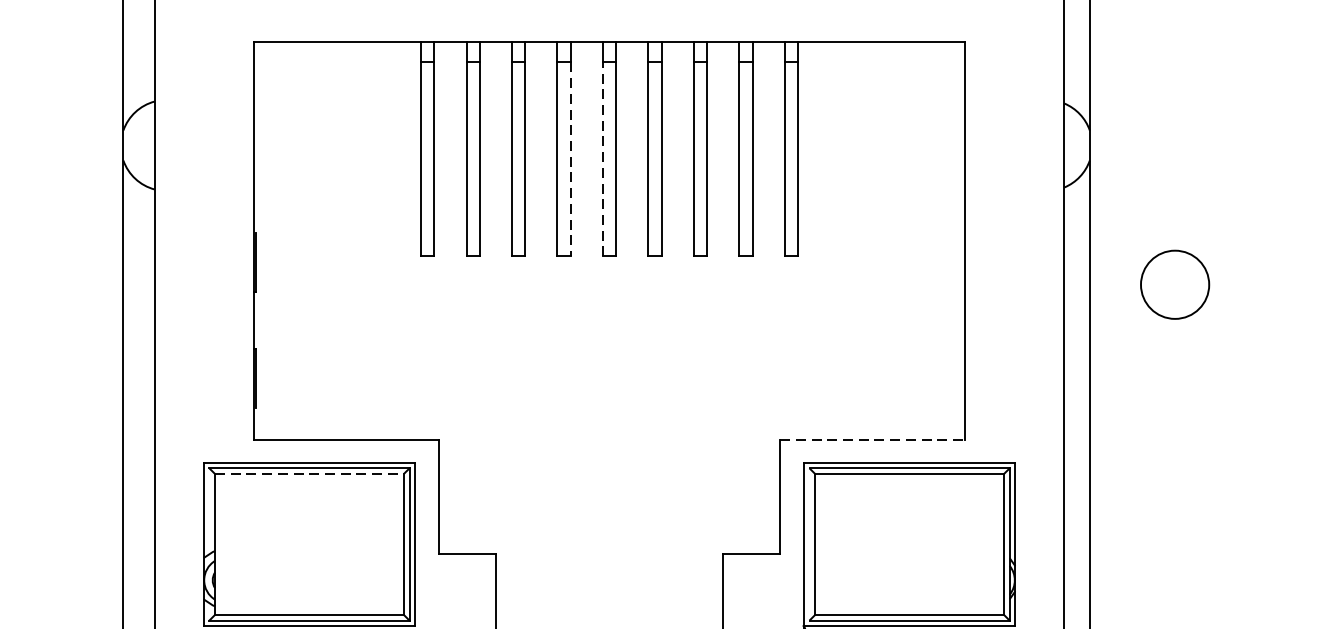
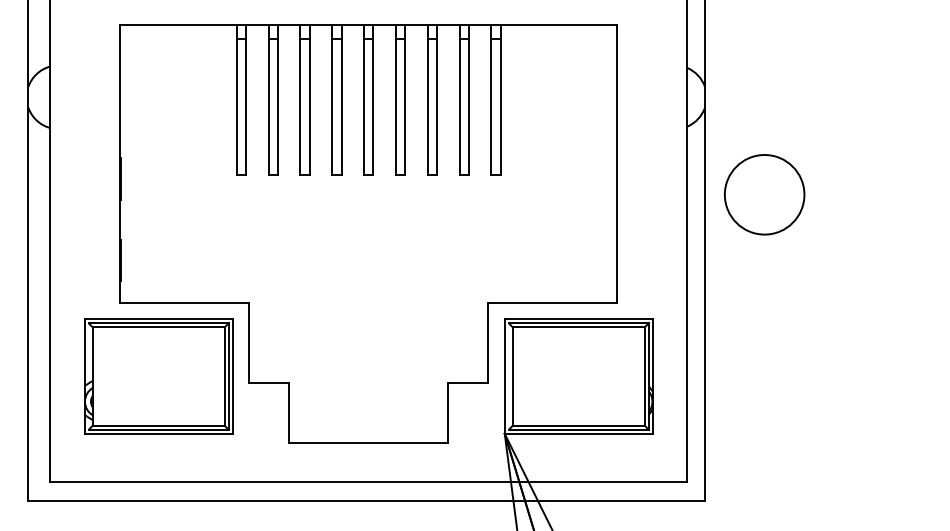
line: (570, 160) -> (341, 107), dashed -> solid
line: (603, 160) -> (364, 107), dashed -> solid
circle: (1174, 284) -> (764, 194), size x1.67
line: (872, 440) -> (552, 303), dashed -> solid
line: (310, 474) -> (159, 327), dashed -> solid

